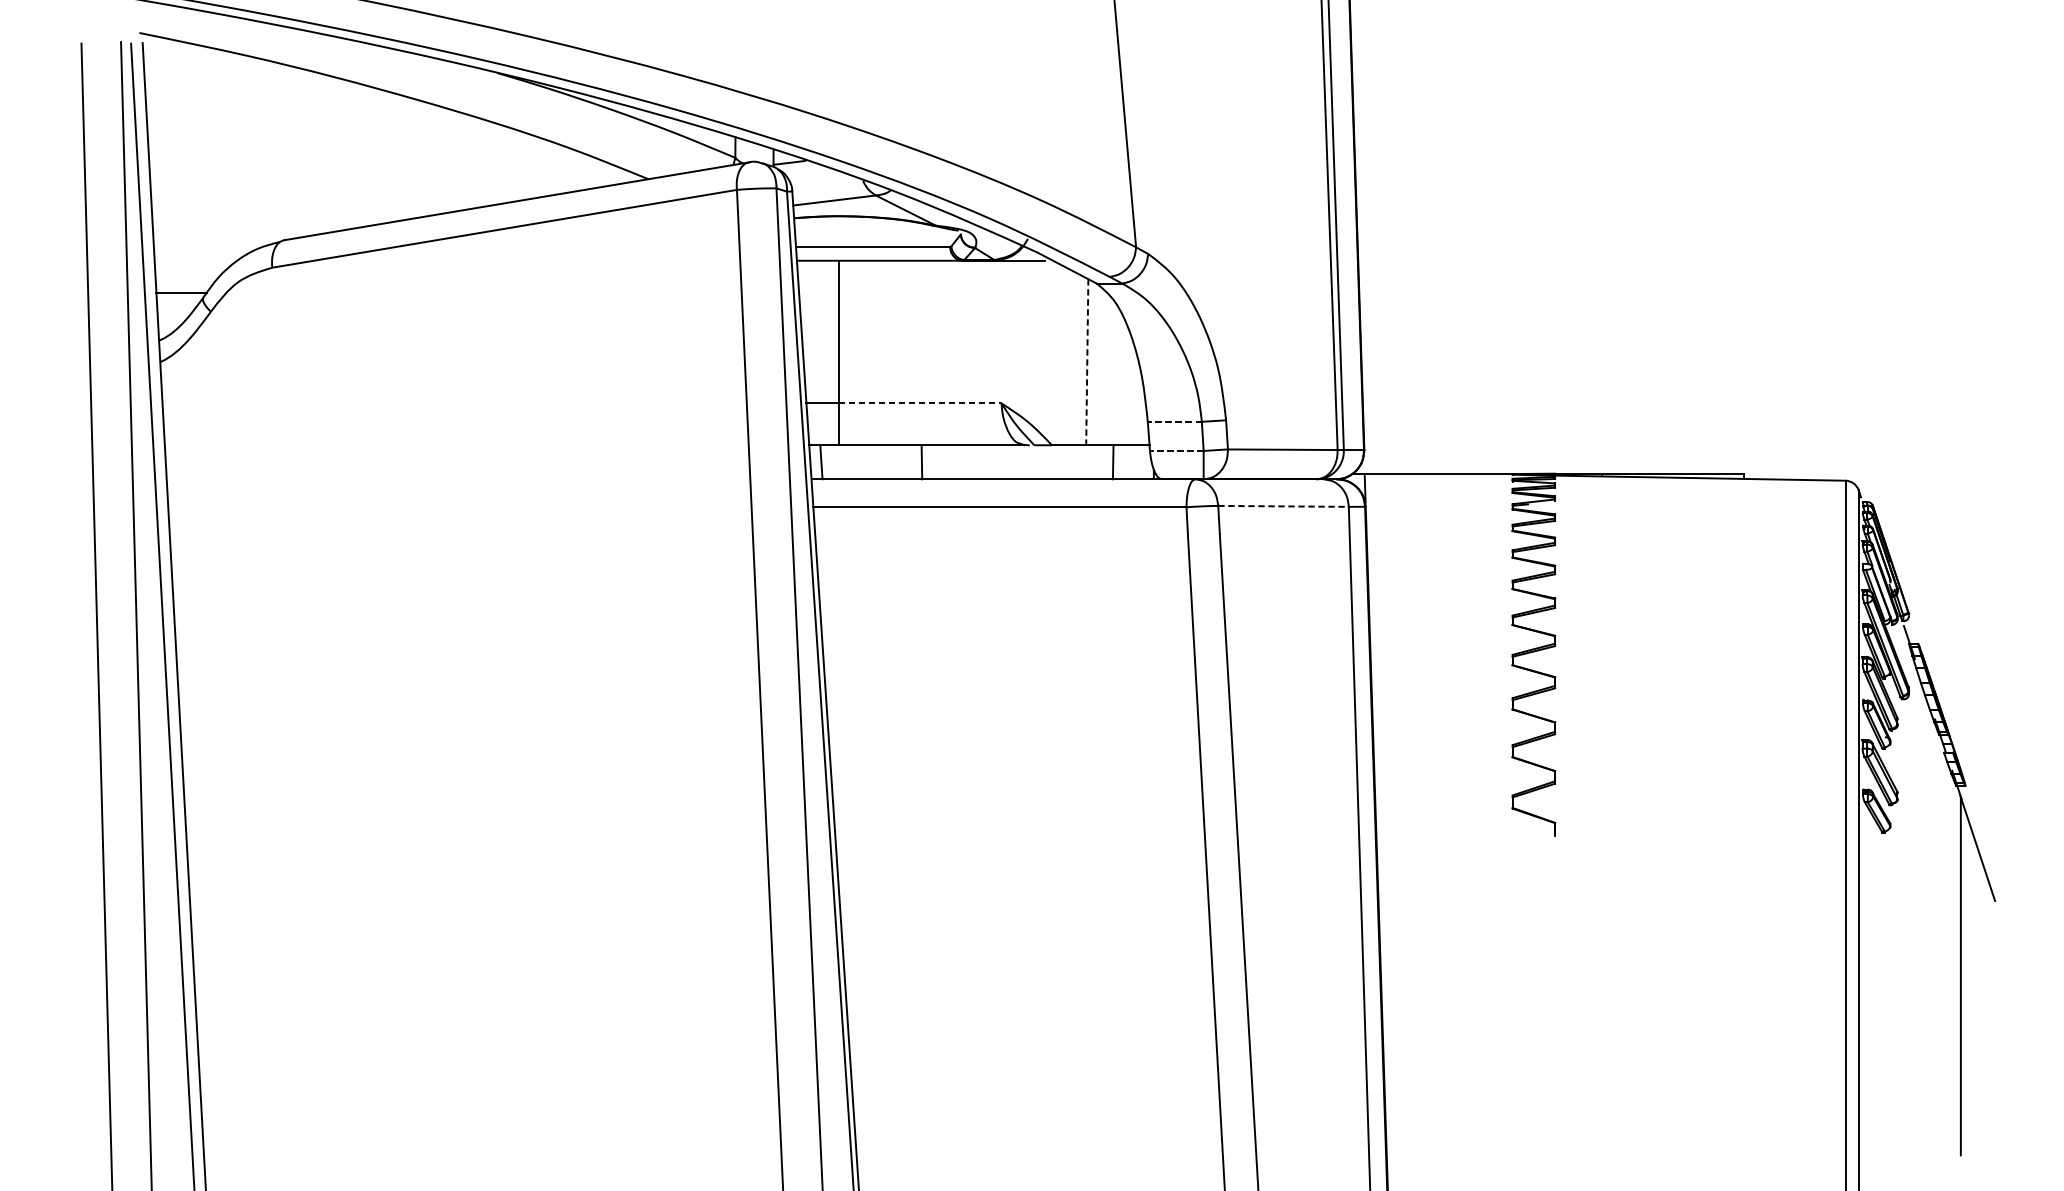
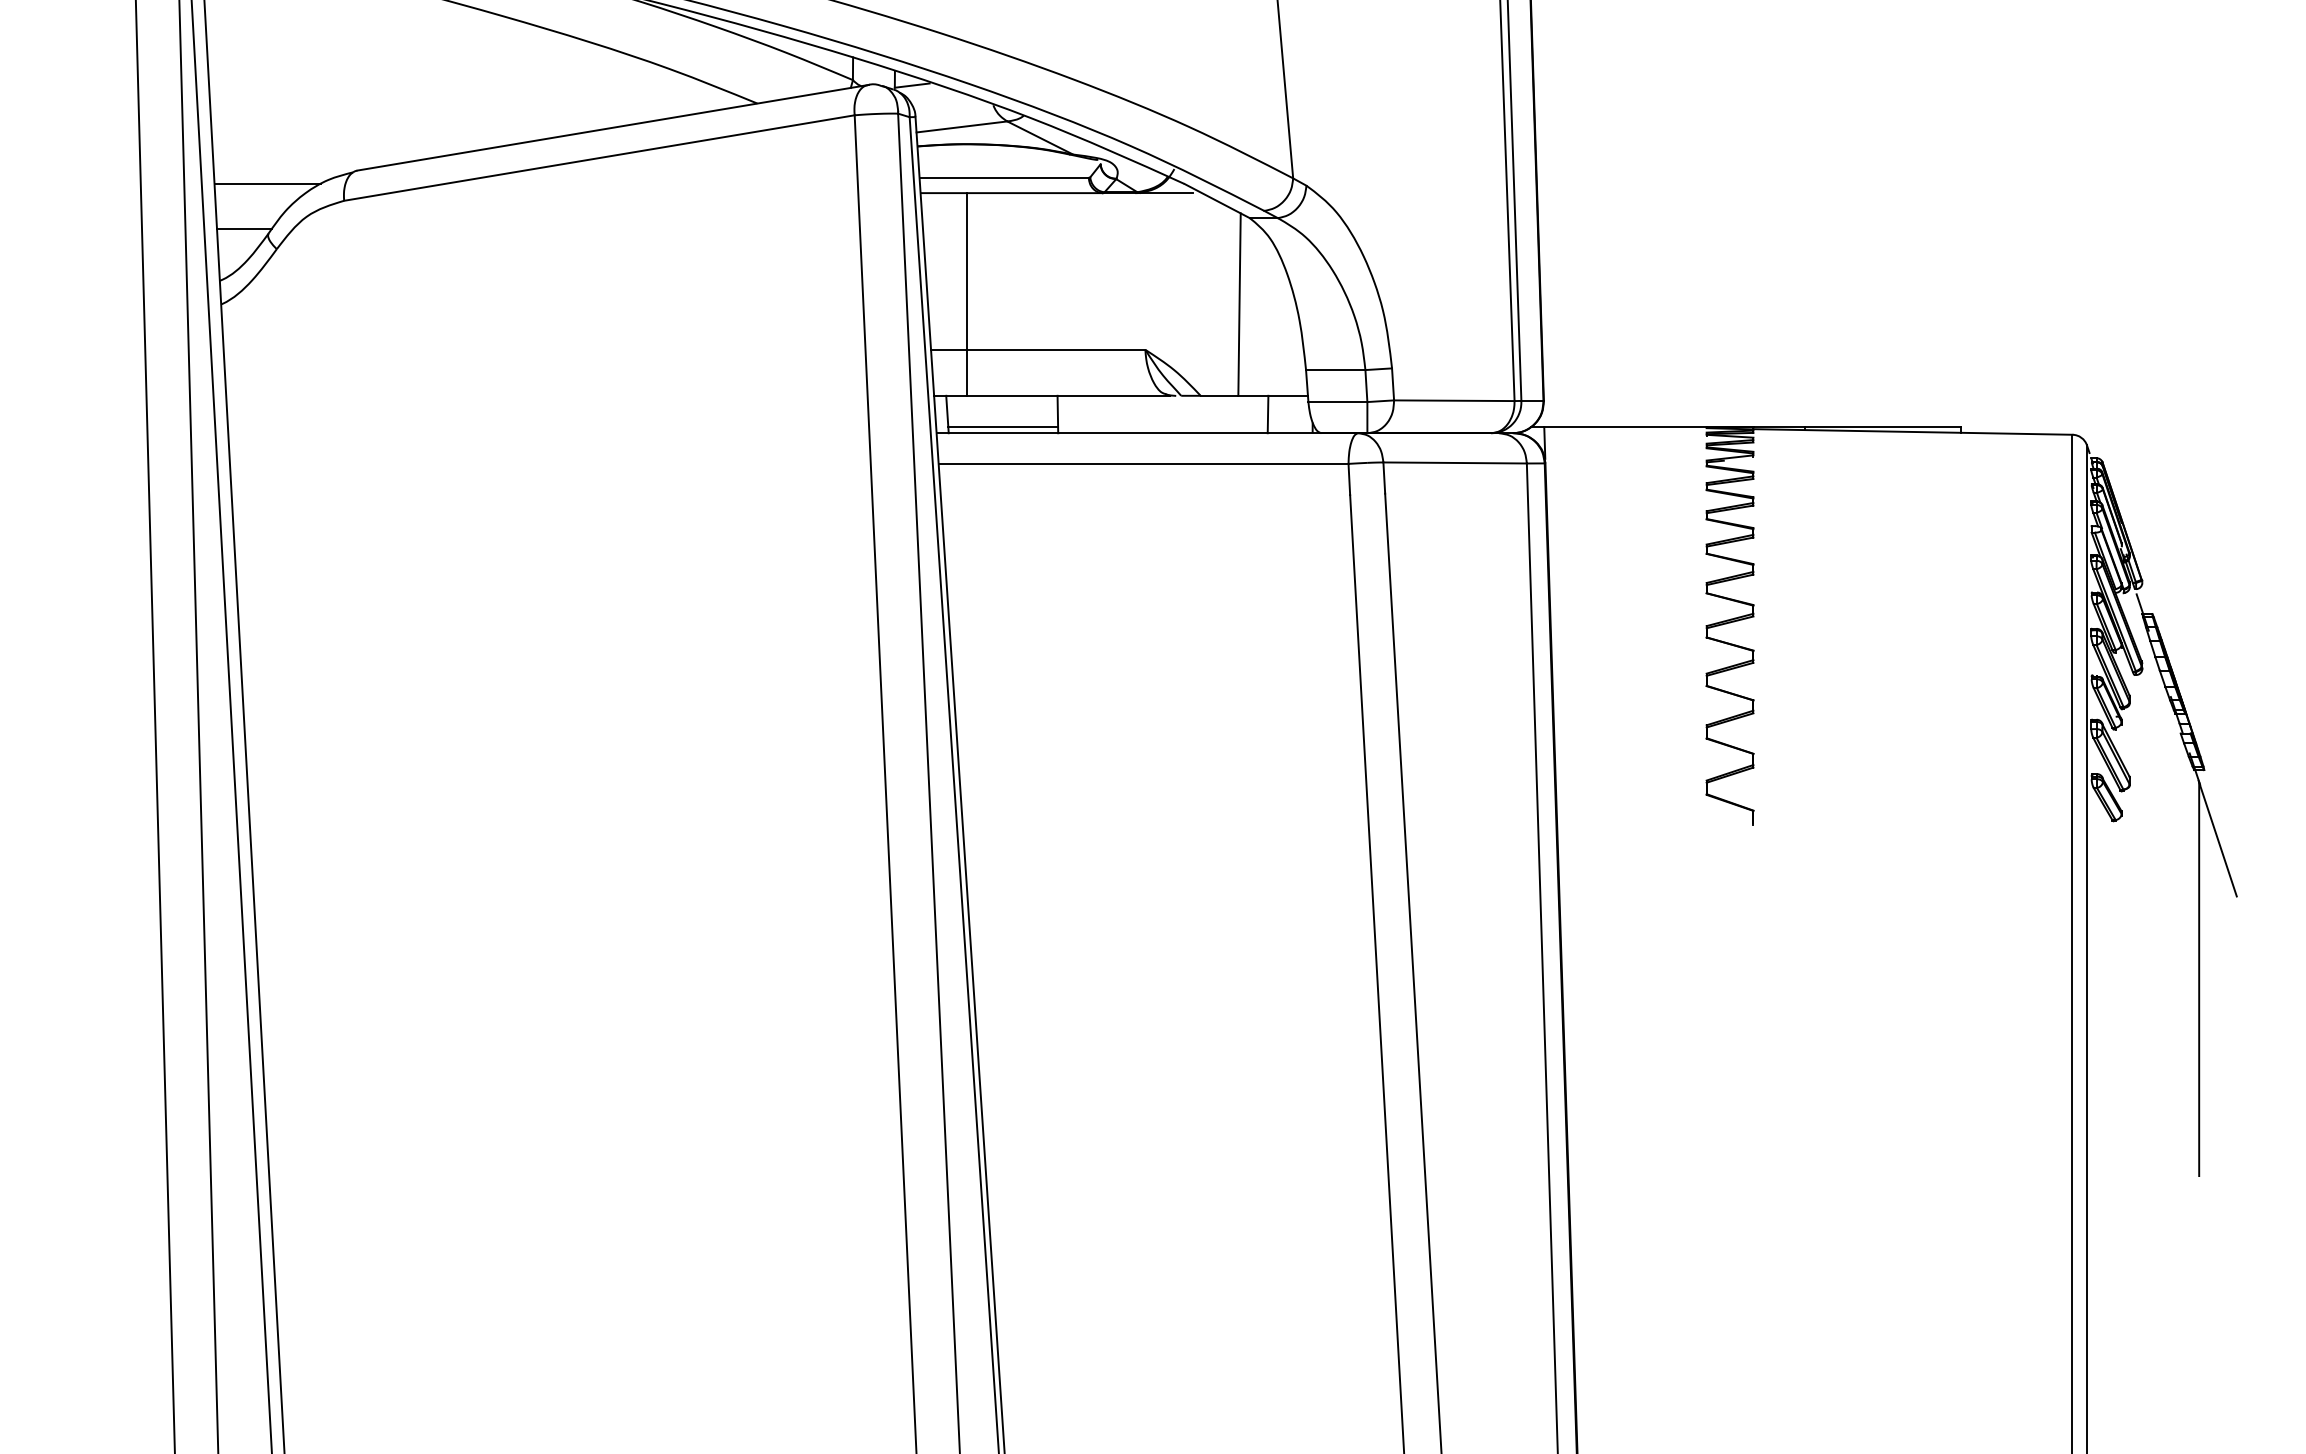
line: (202, 252) -> (267, 184), added
line: (1087, 363) -> (1239, 305), dashed -> solid
line: (920, 403) -> (1056, 349), dashed -> solid
line: (1174, 422) -> (1335, 370), dashed -> solid
line: (1176, 451) -> (1337, 402), dashed -> solid
line: (872, 474) -> (1003, 427), added
line: (1283, 505) -> (1455, 462), dashed -> solid

